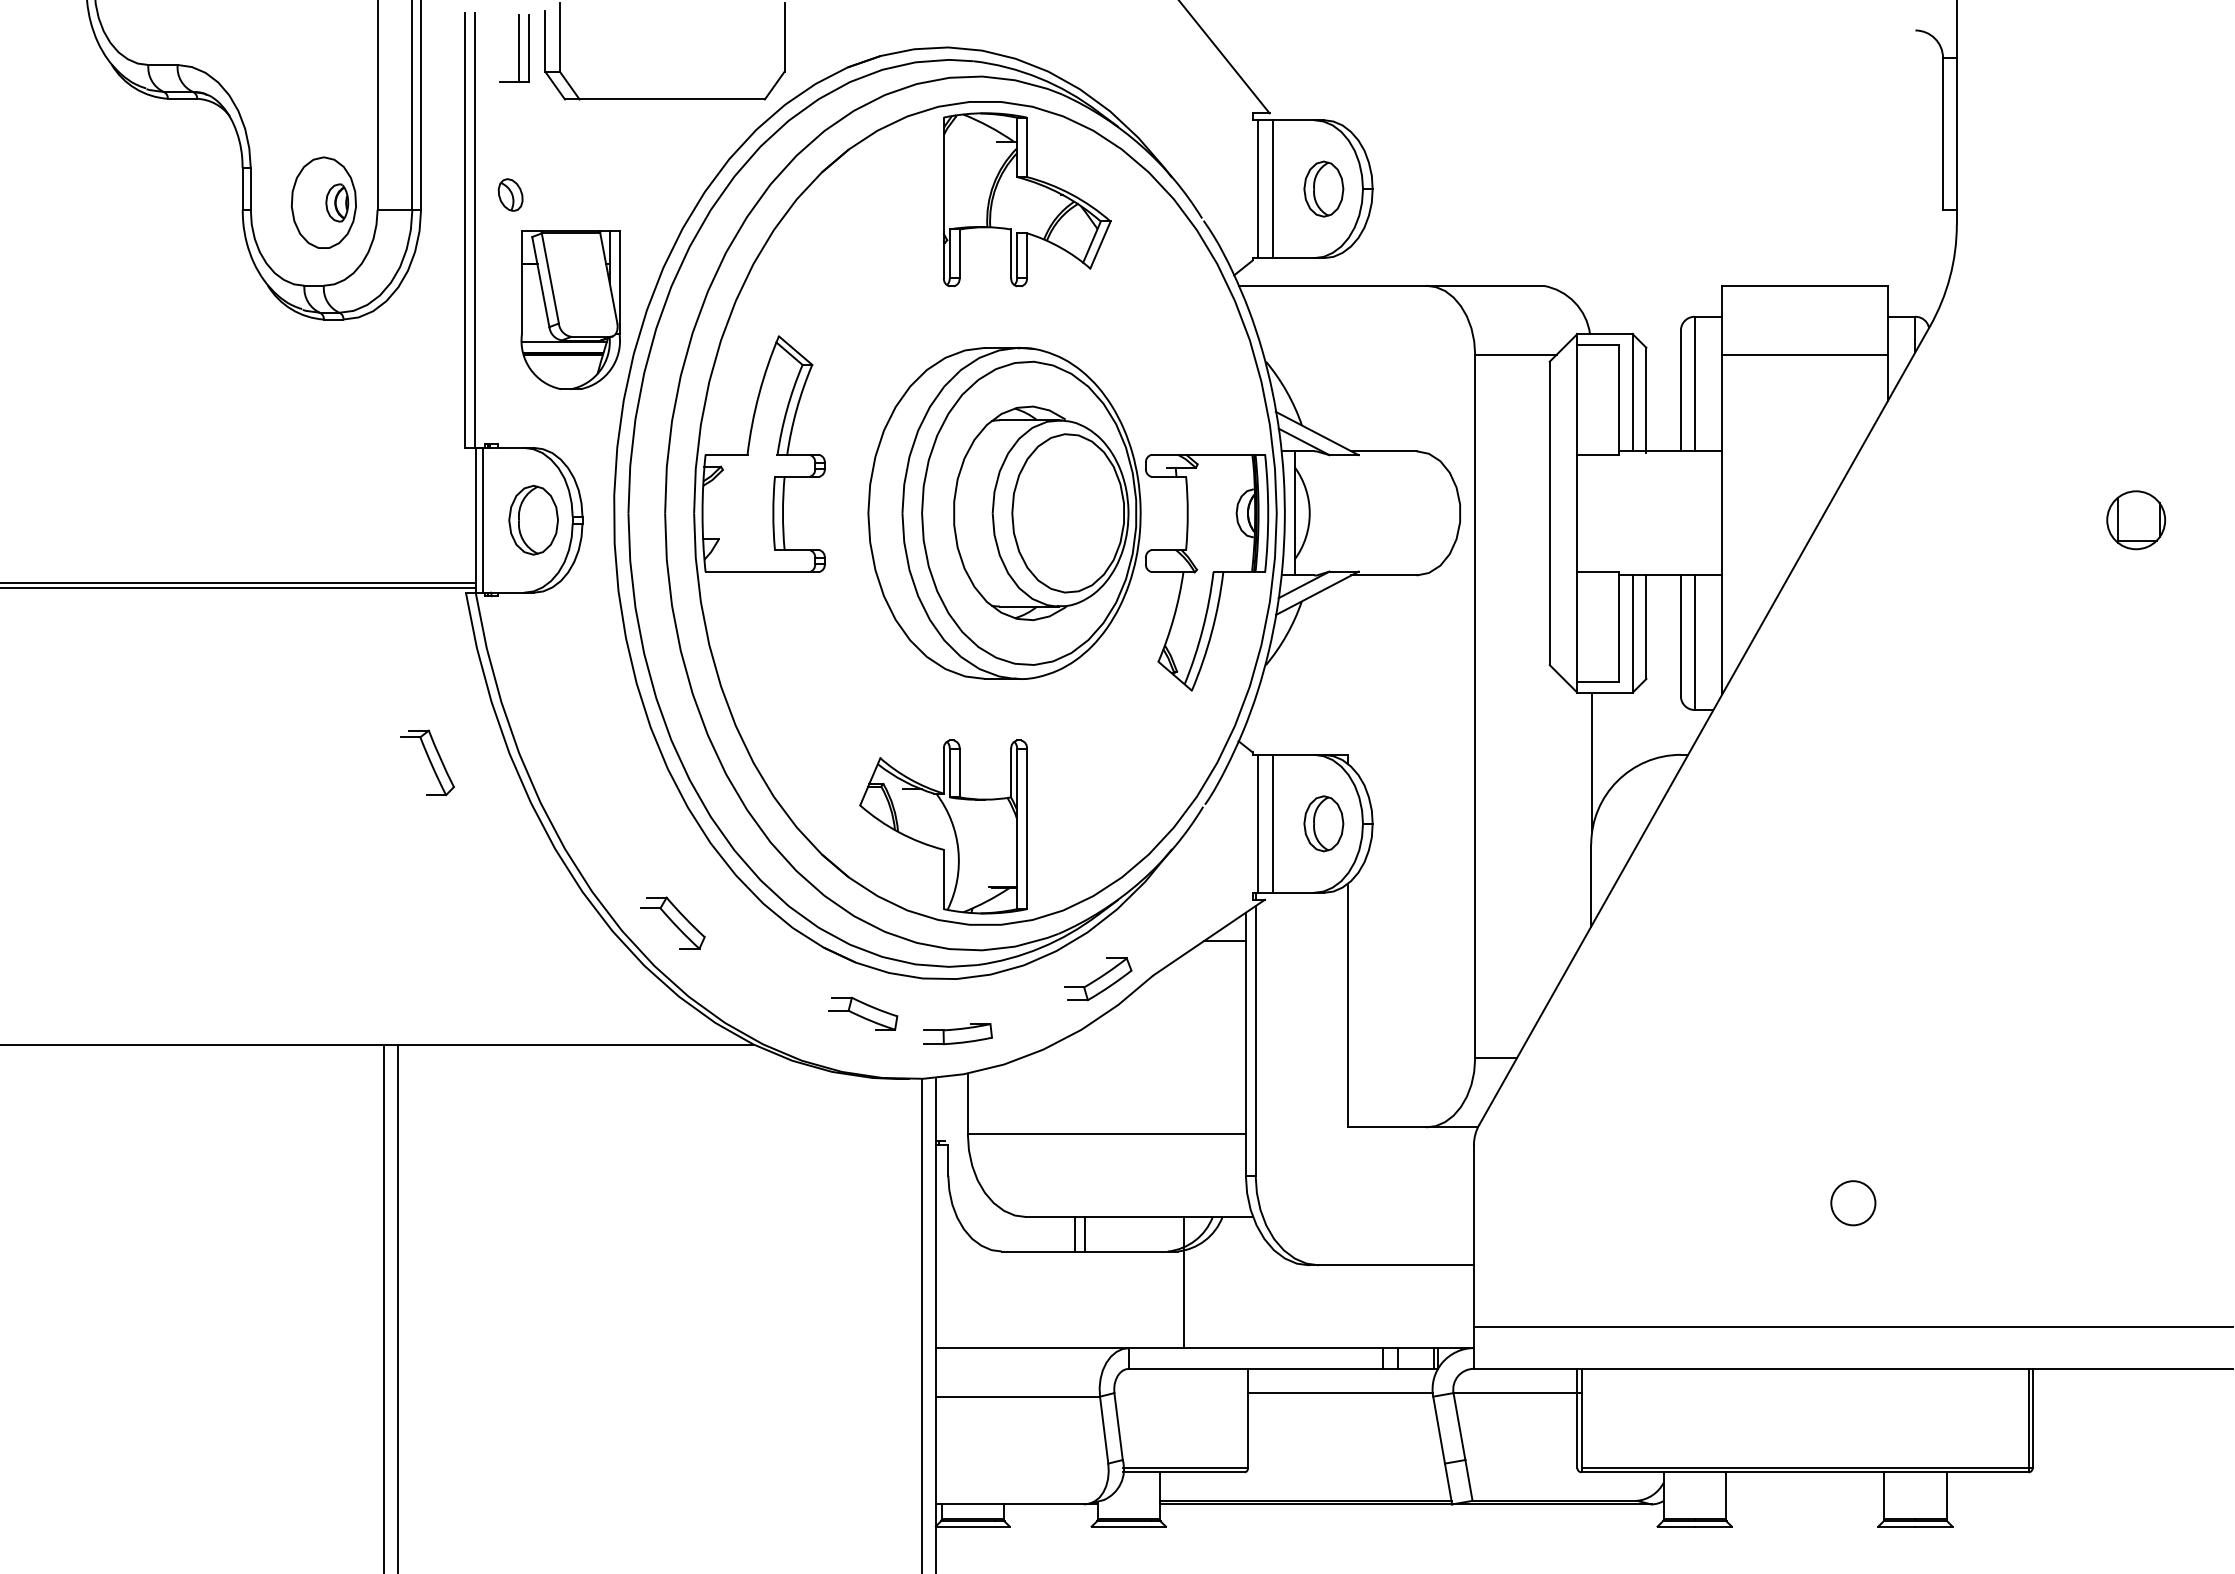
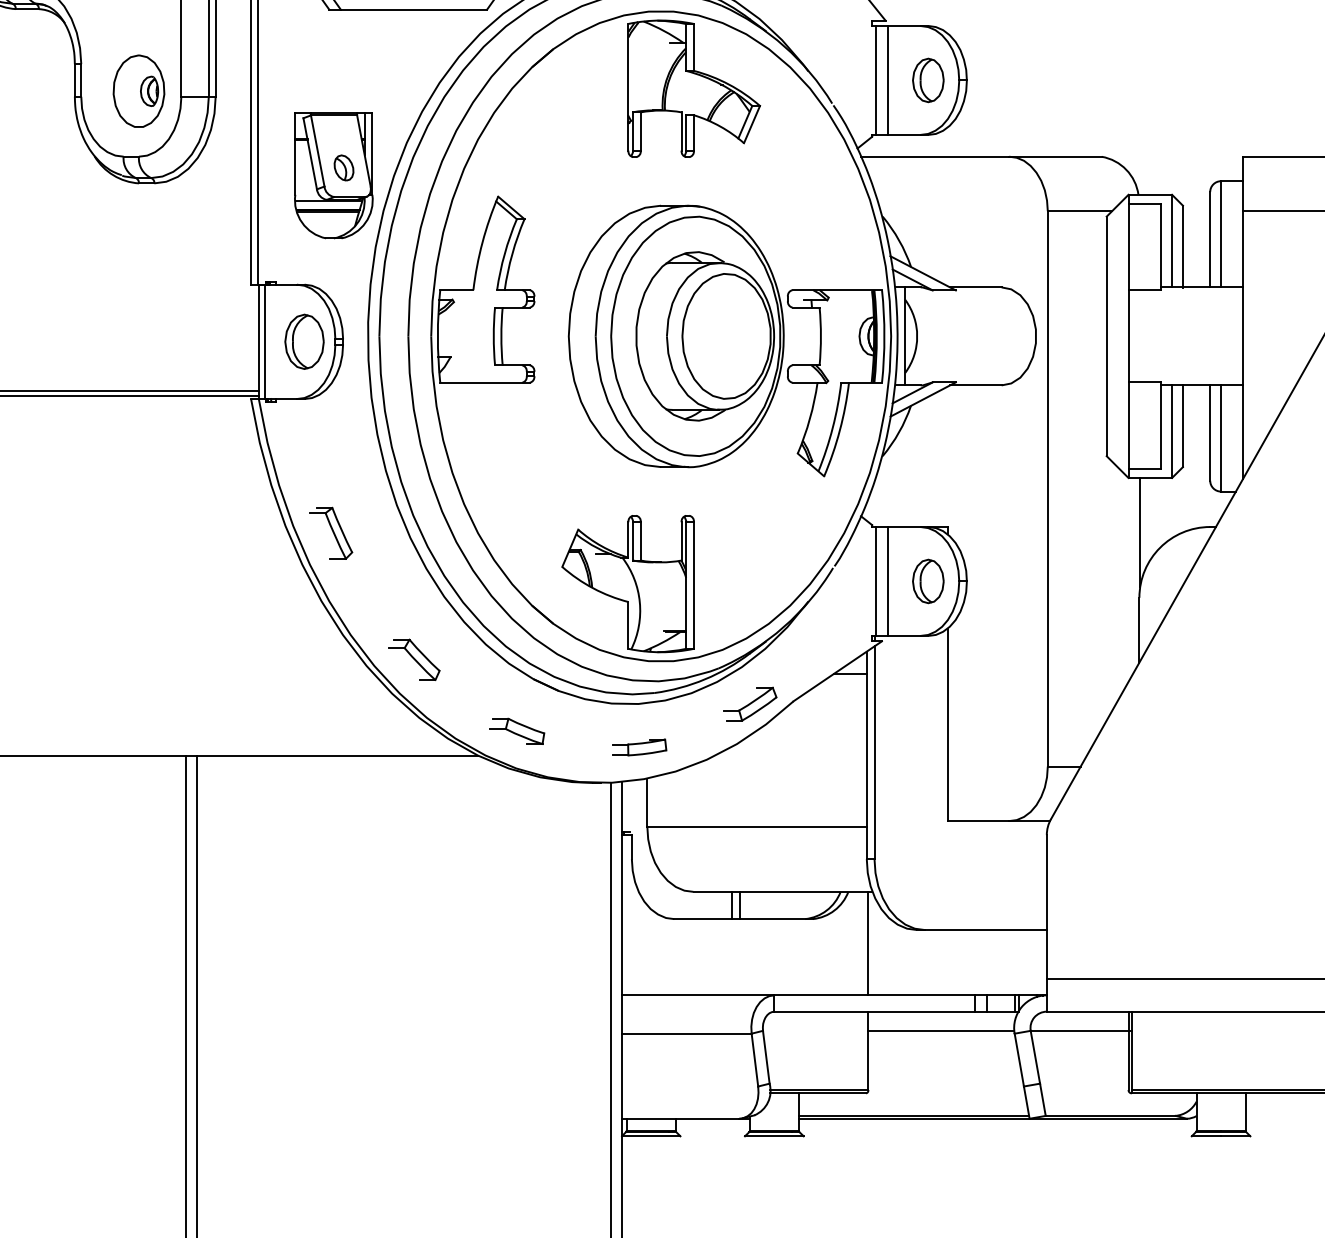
part: (510, 194) -> (343, 167), moved
part: (427, 762) -> (331, 533), moved
part: (863, 1013) -> (517, 731), moved
line: (1183, 1282) -> (868, 943), moved

